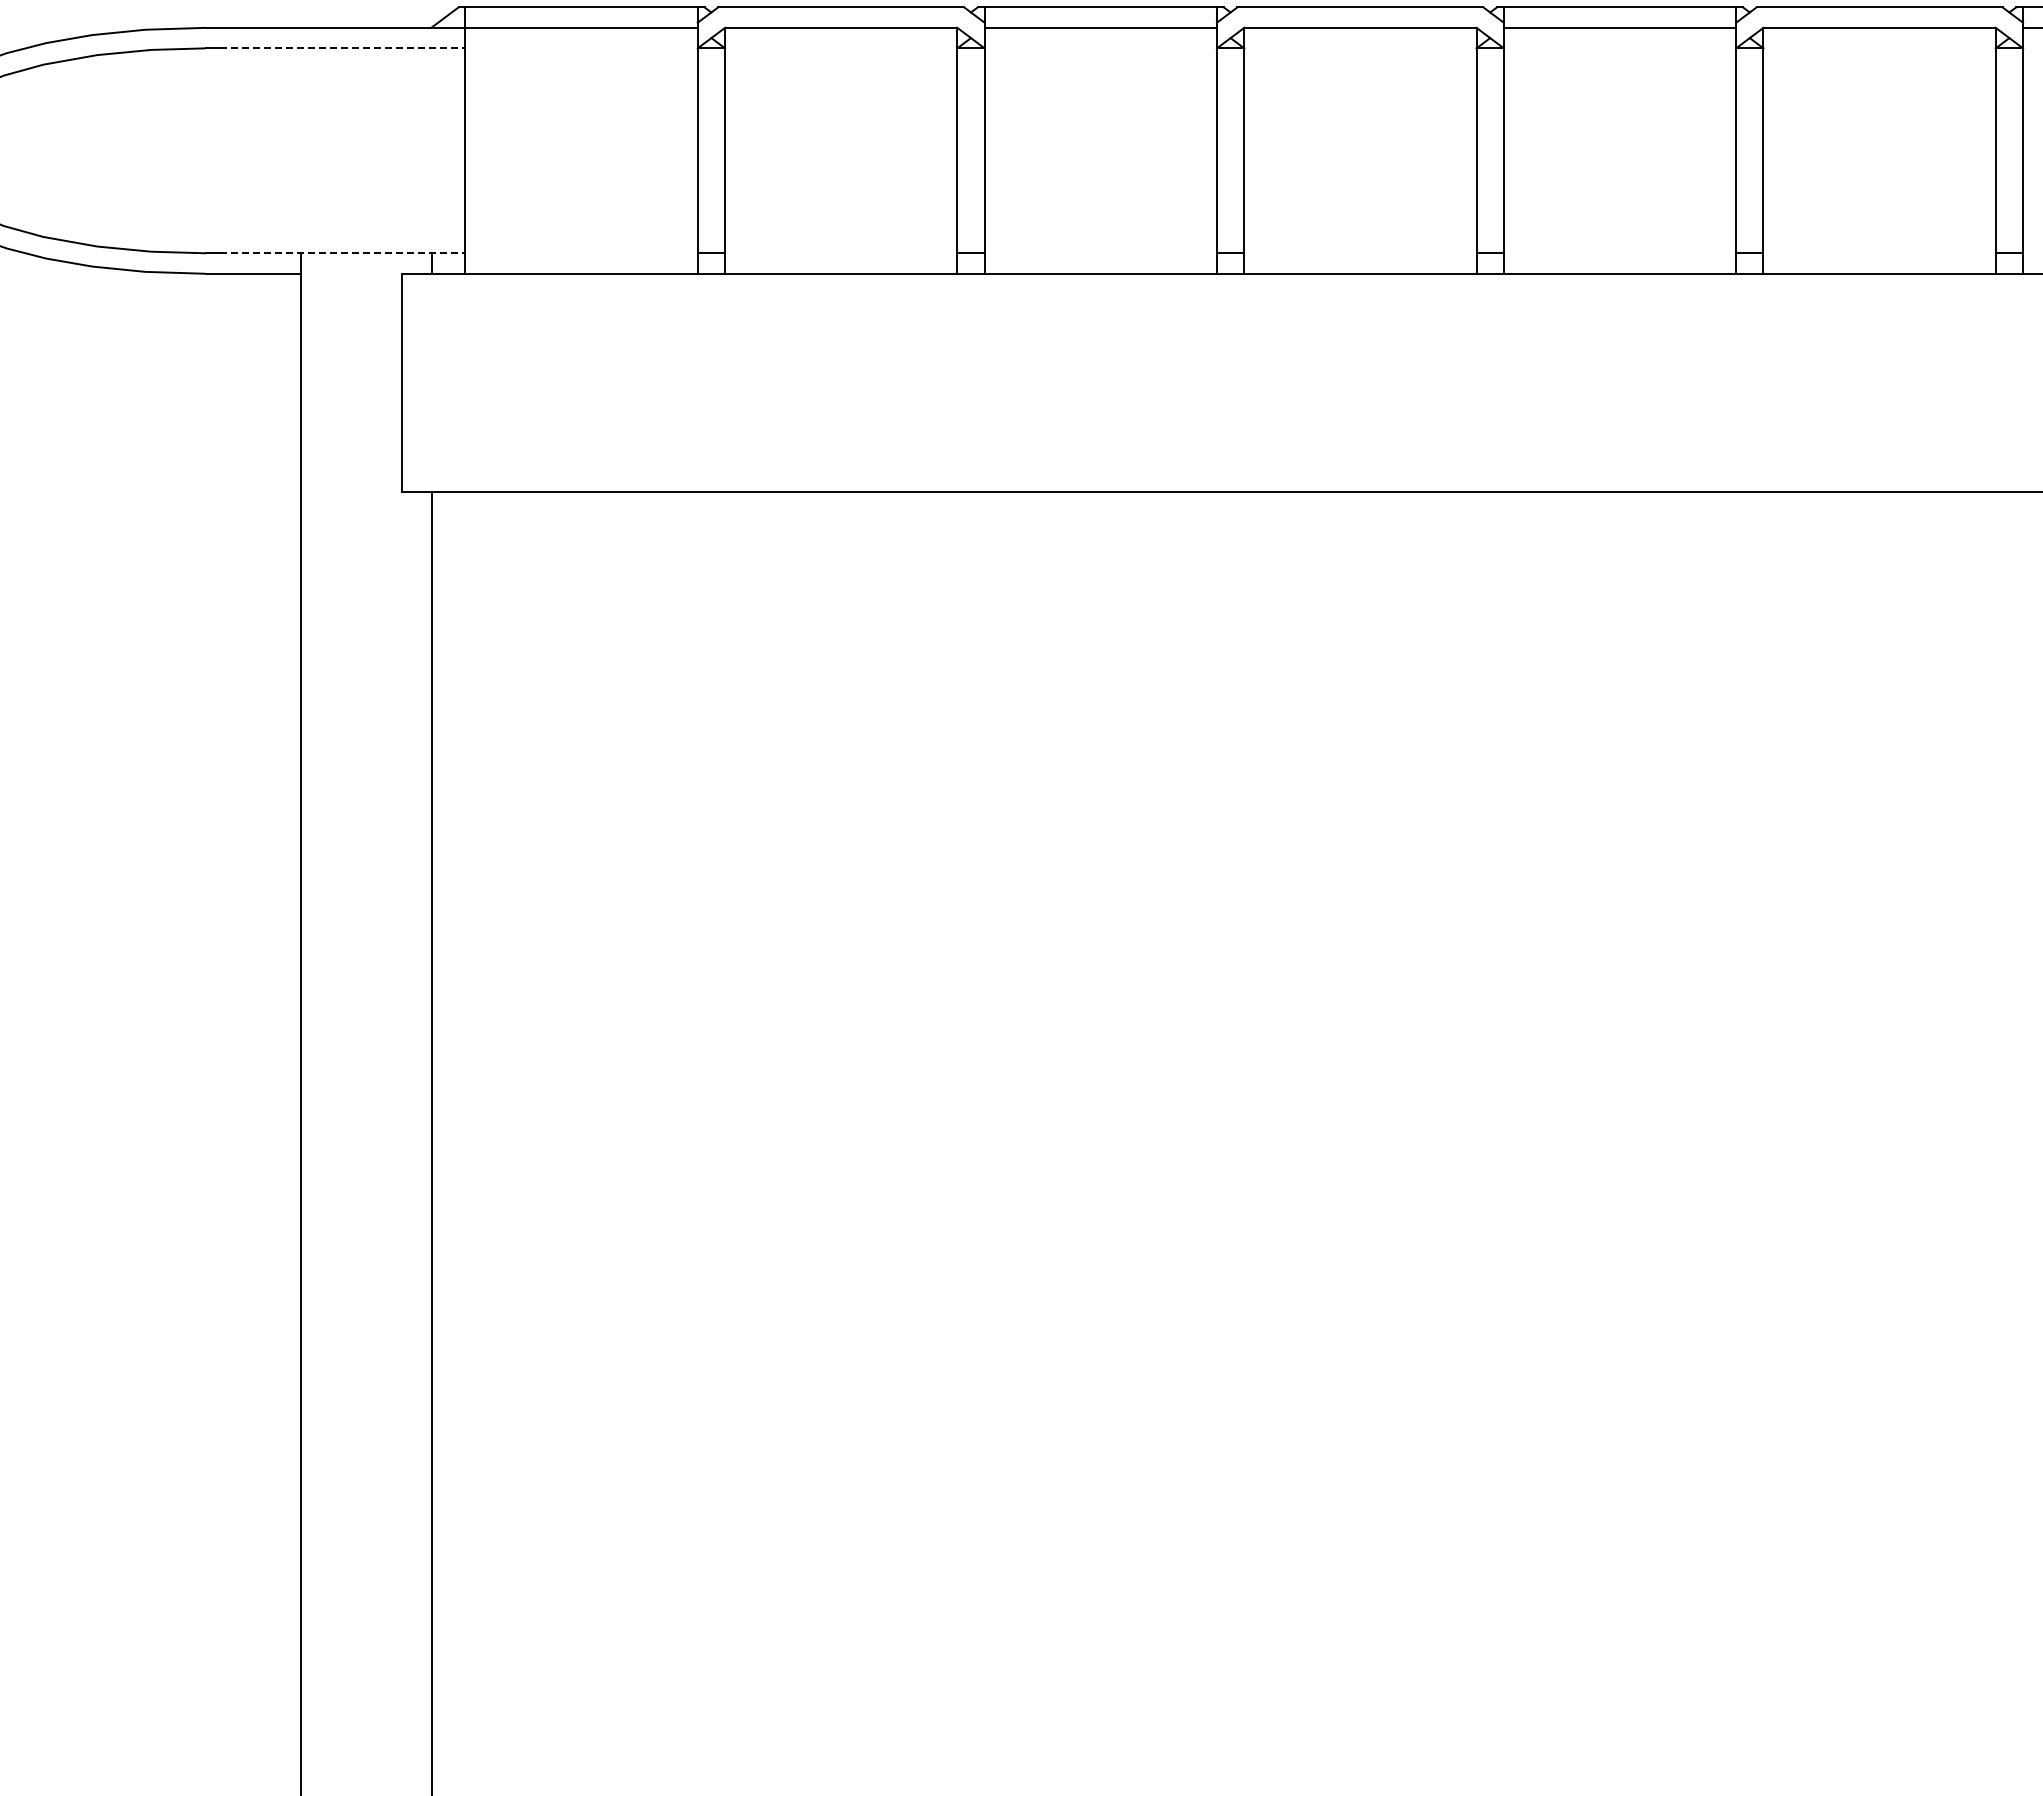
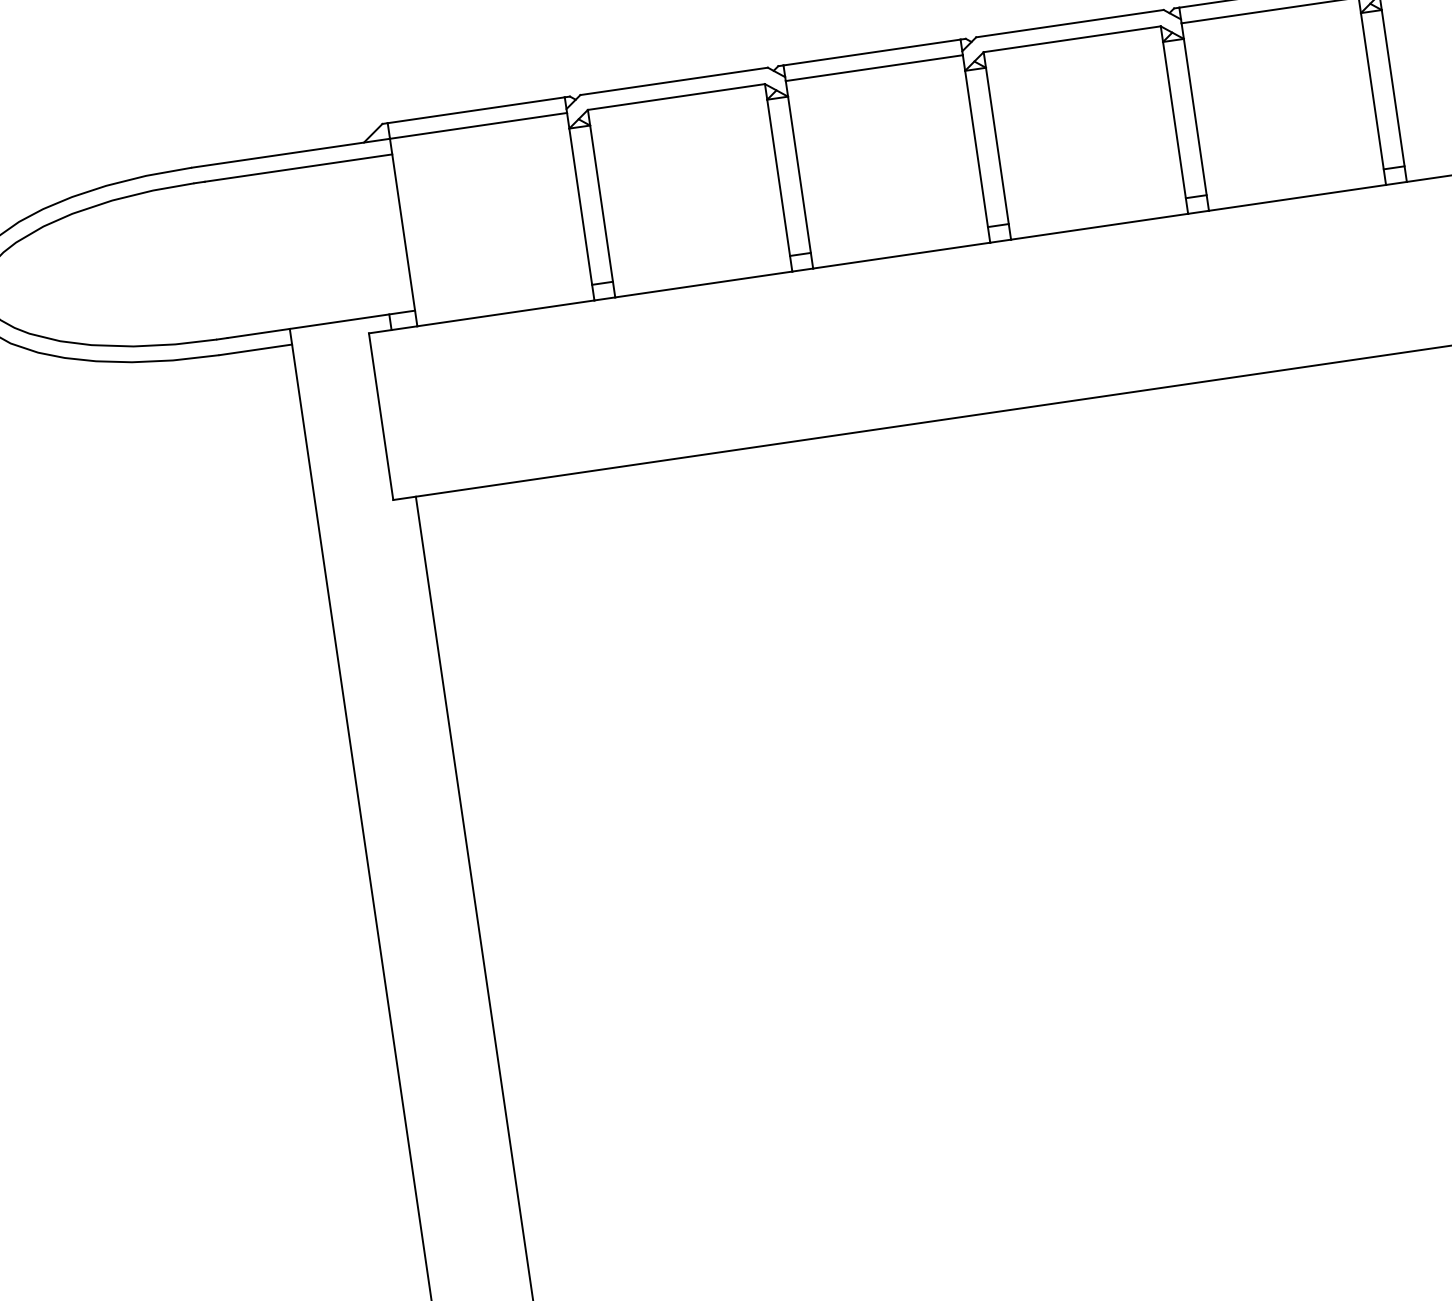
line: (342, 48) -> (298, 168), dashed -> solid
line: (342, 253) -> (321, 324), dashed -> solid

